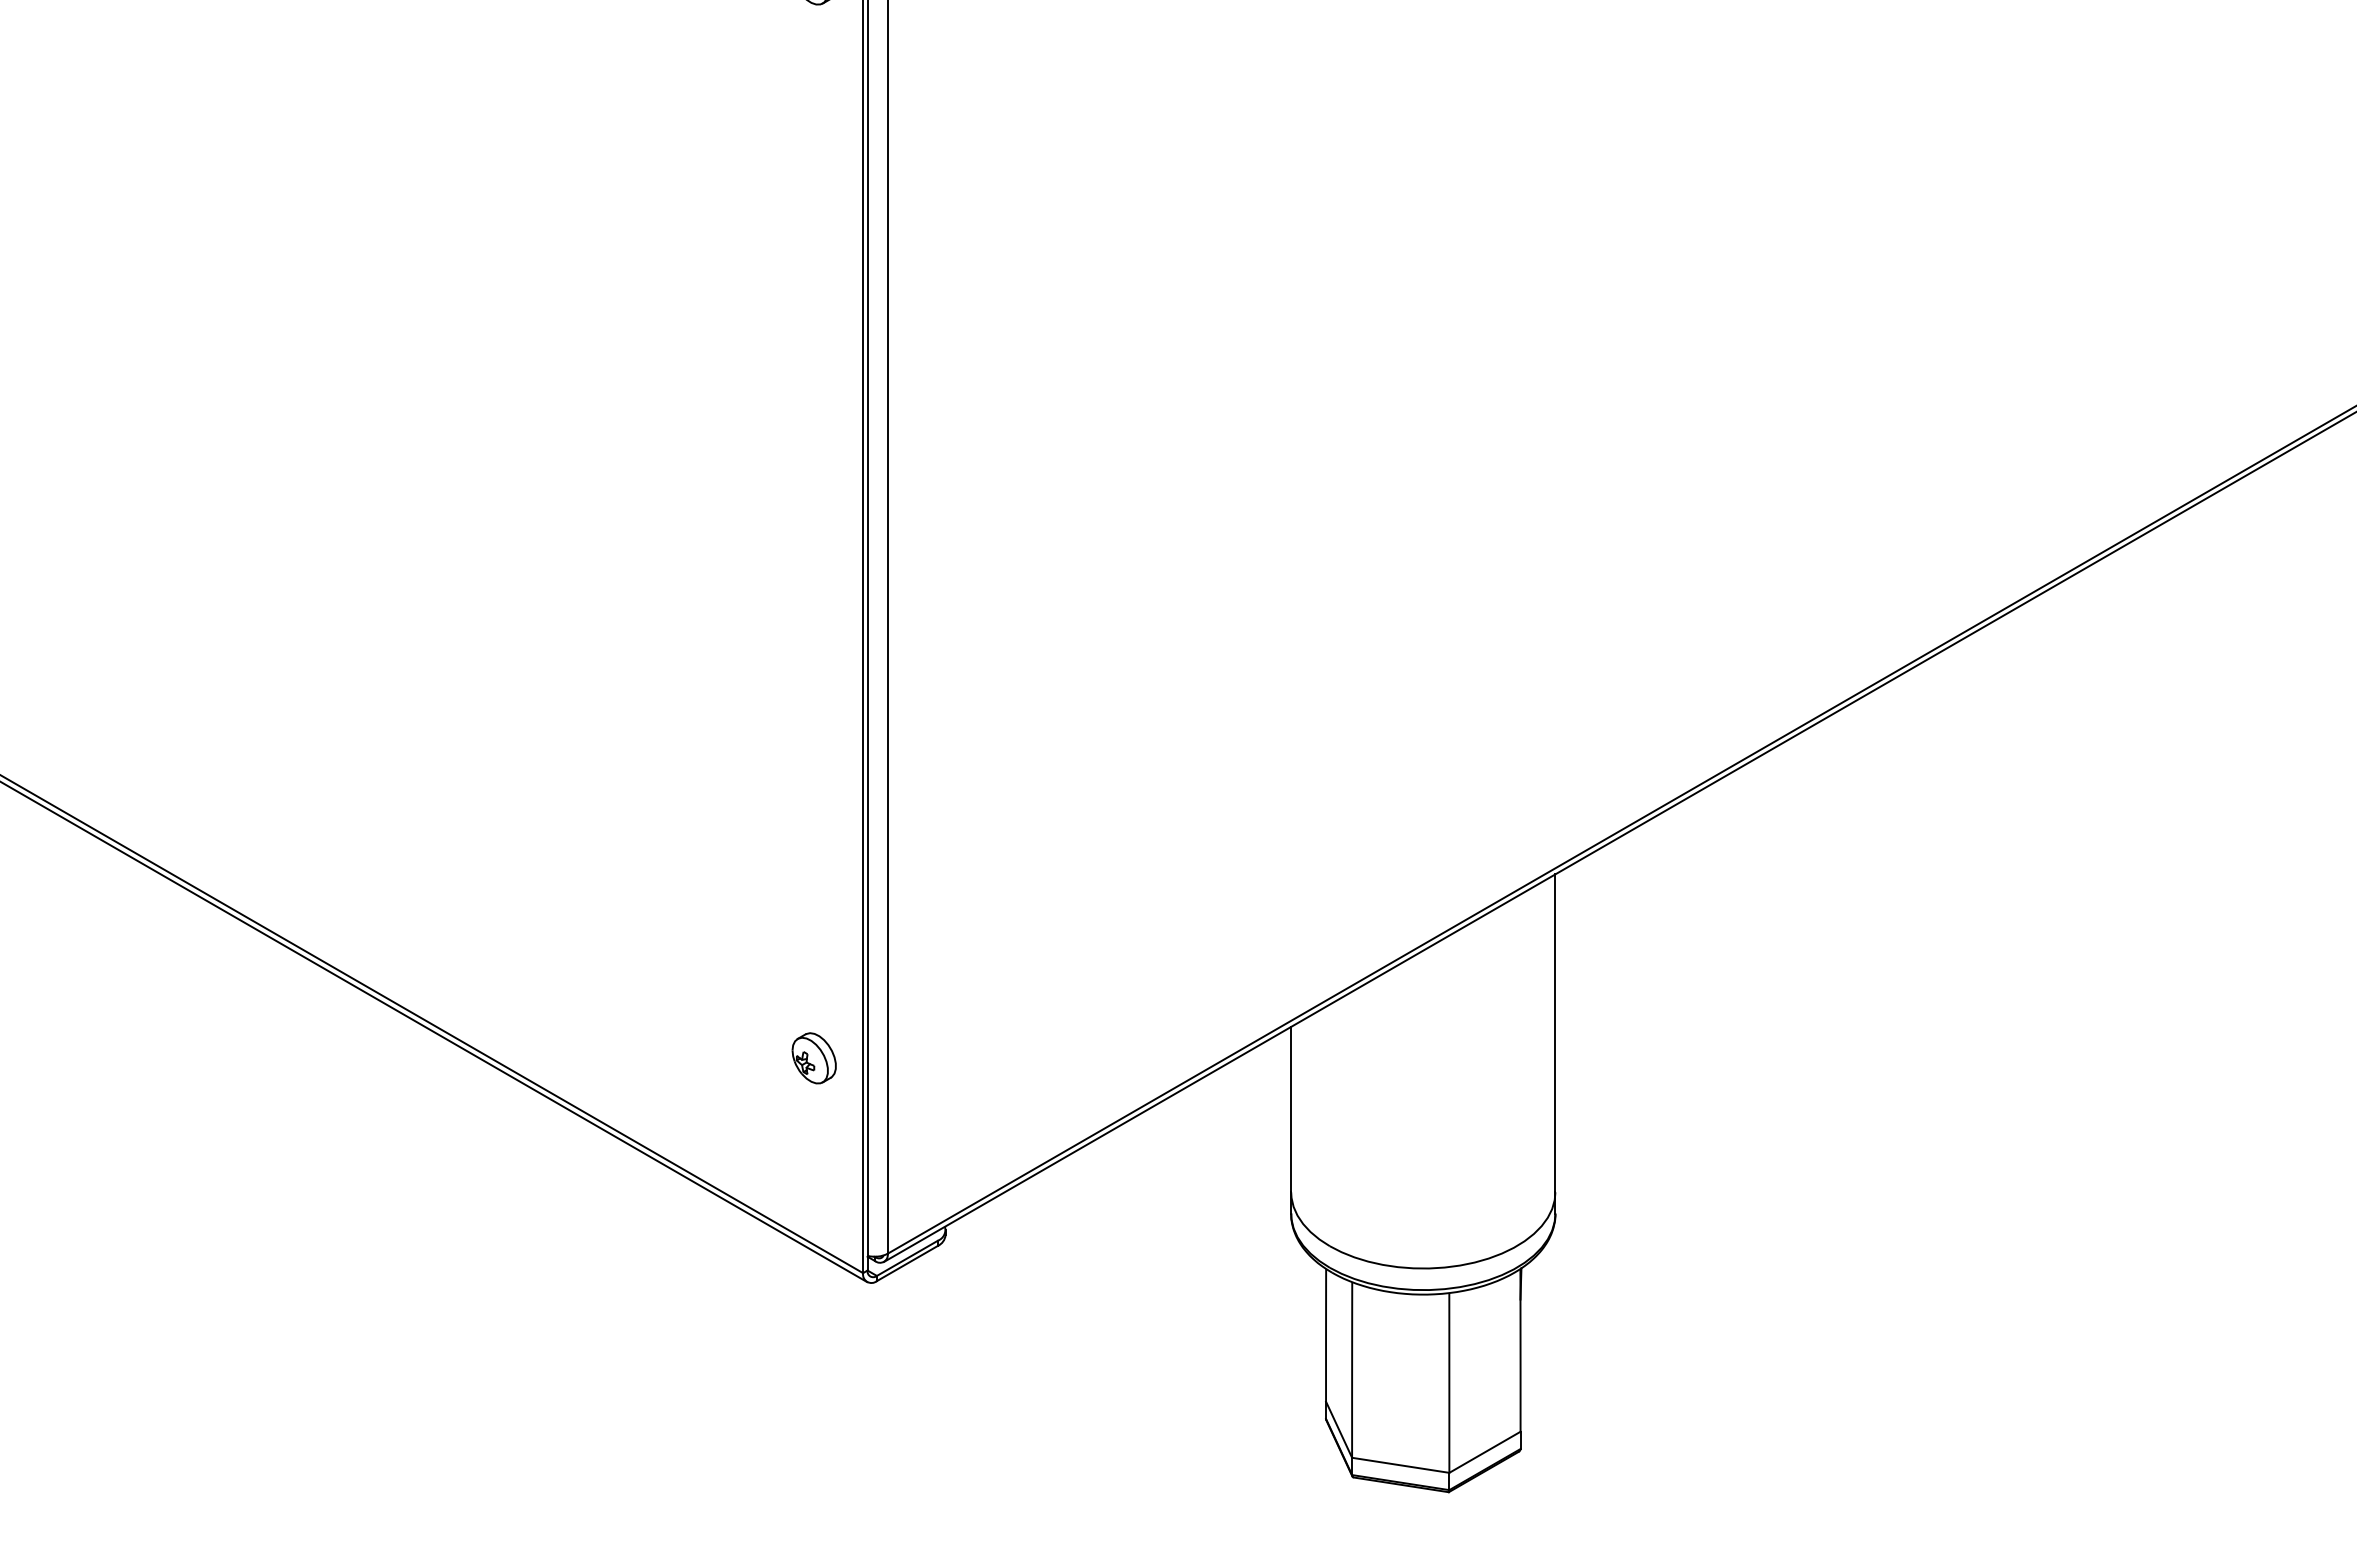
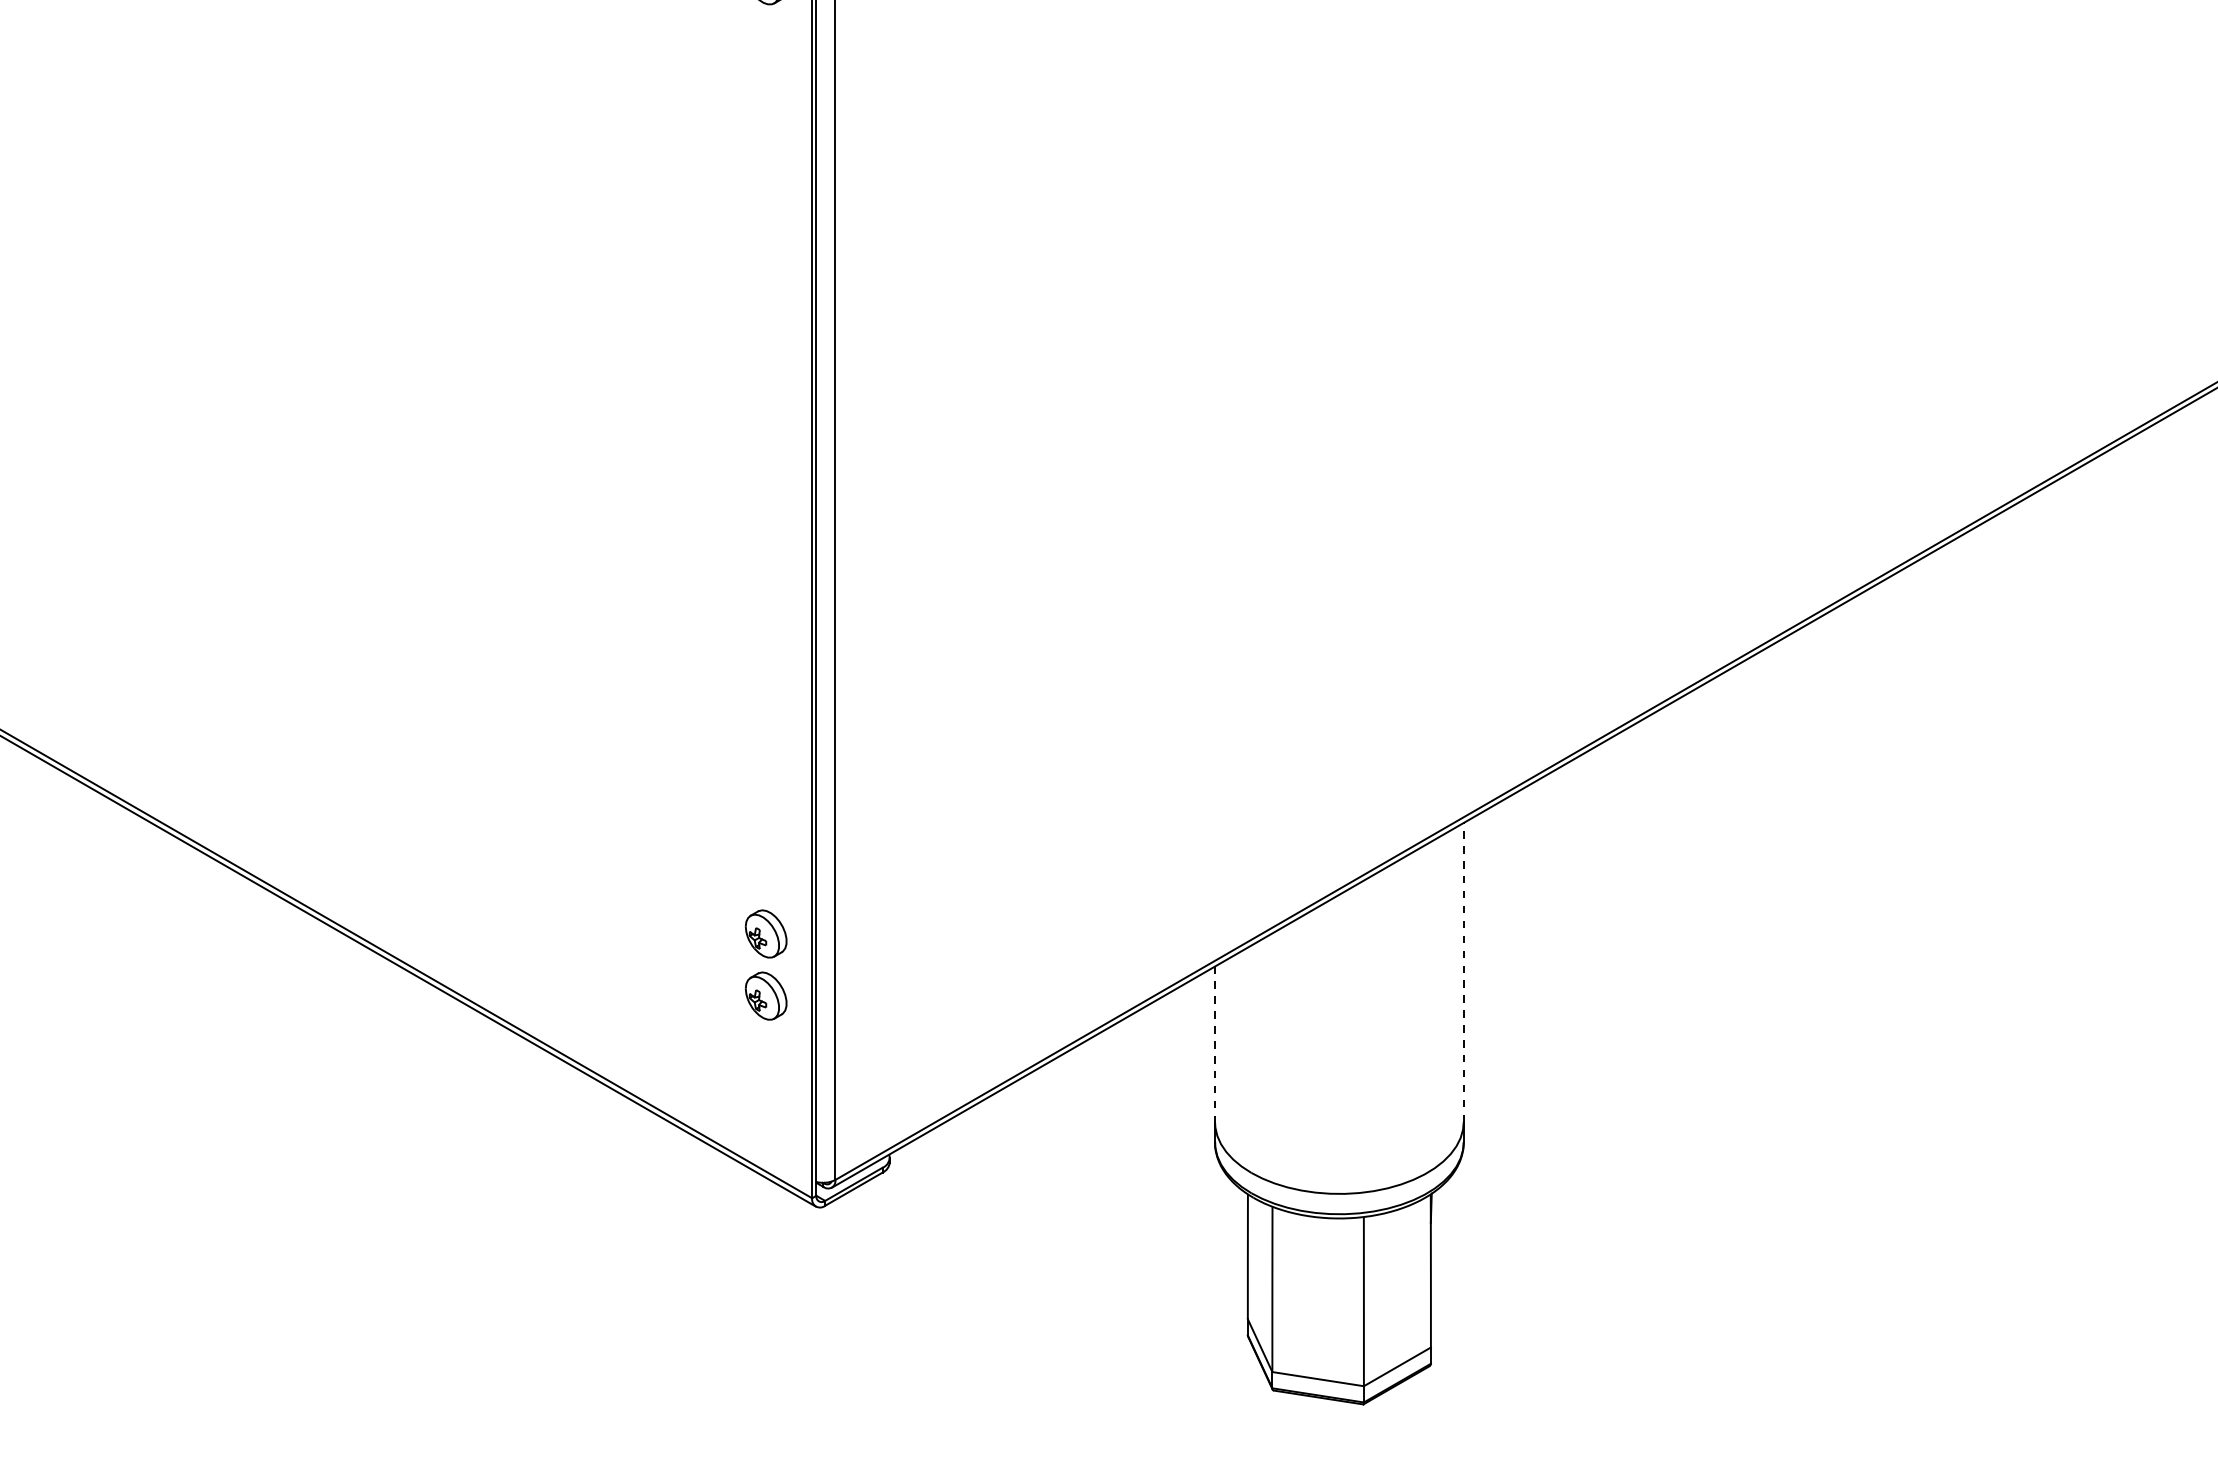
part: (813, 992) -> (765, 934), added
line: (1555, 1033) -> (1463, 972), solid -> dashed
line: (1291, 1109) -> (1215, 1044), solid -> dashed

